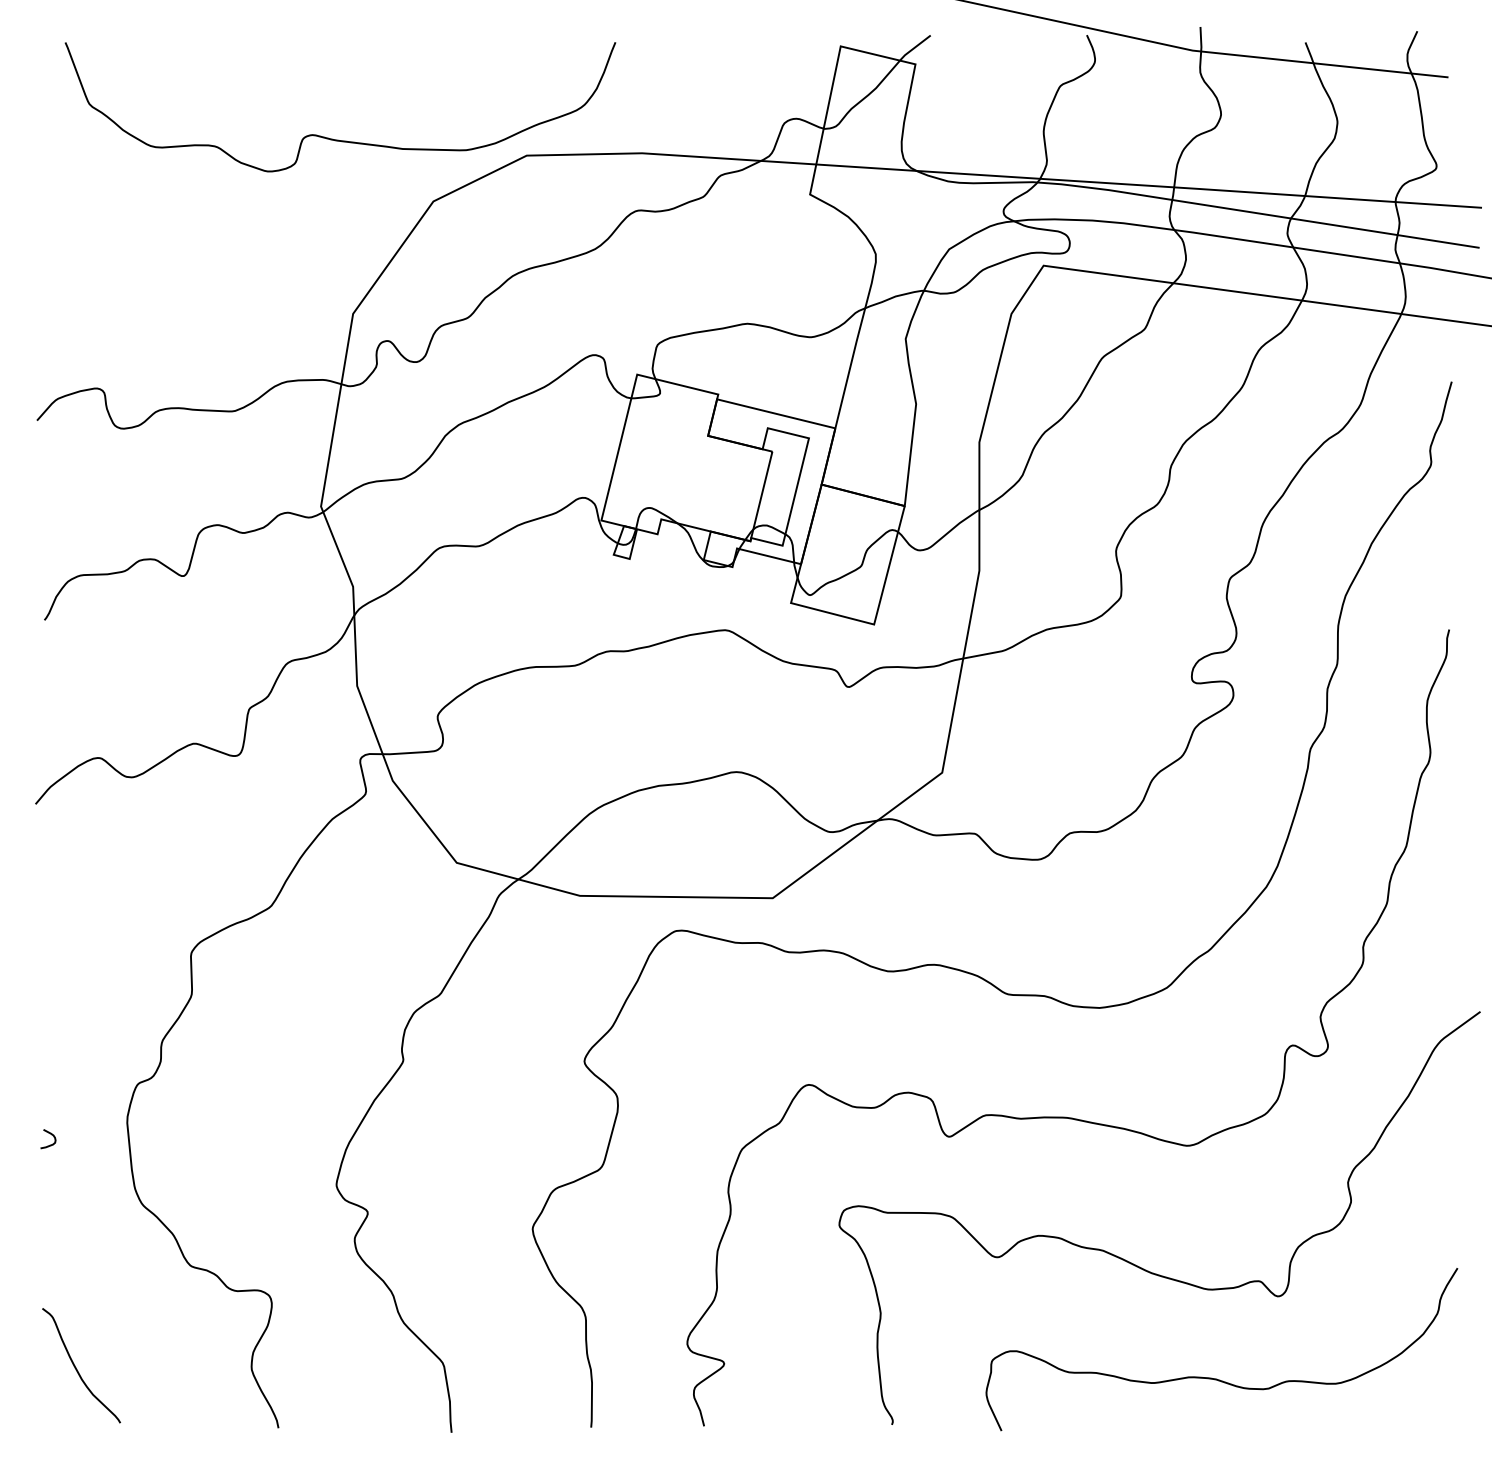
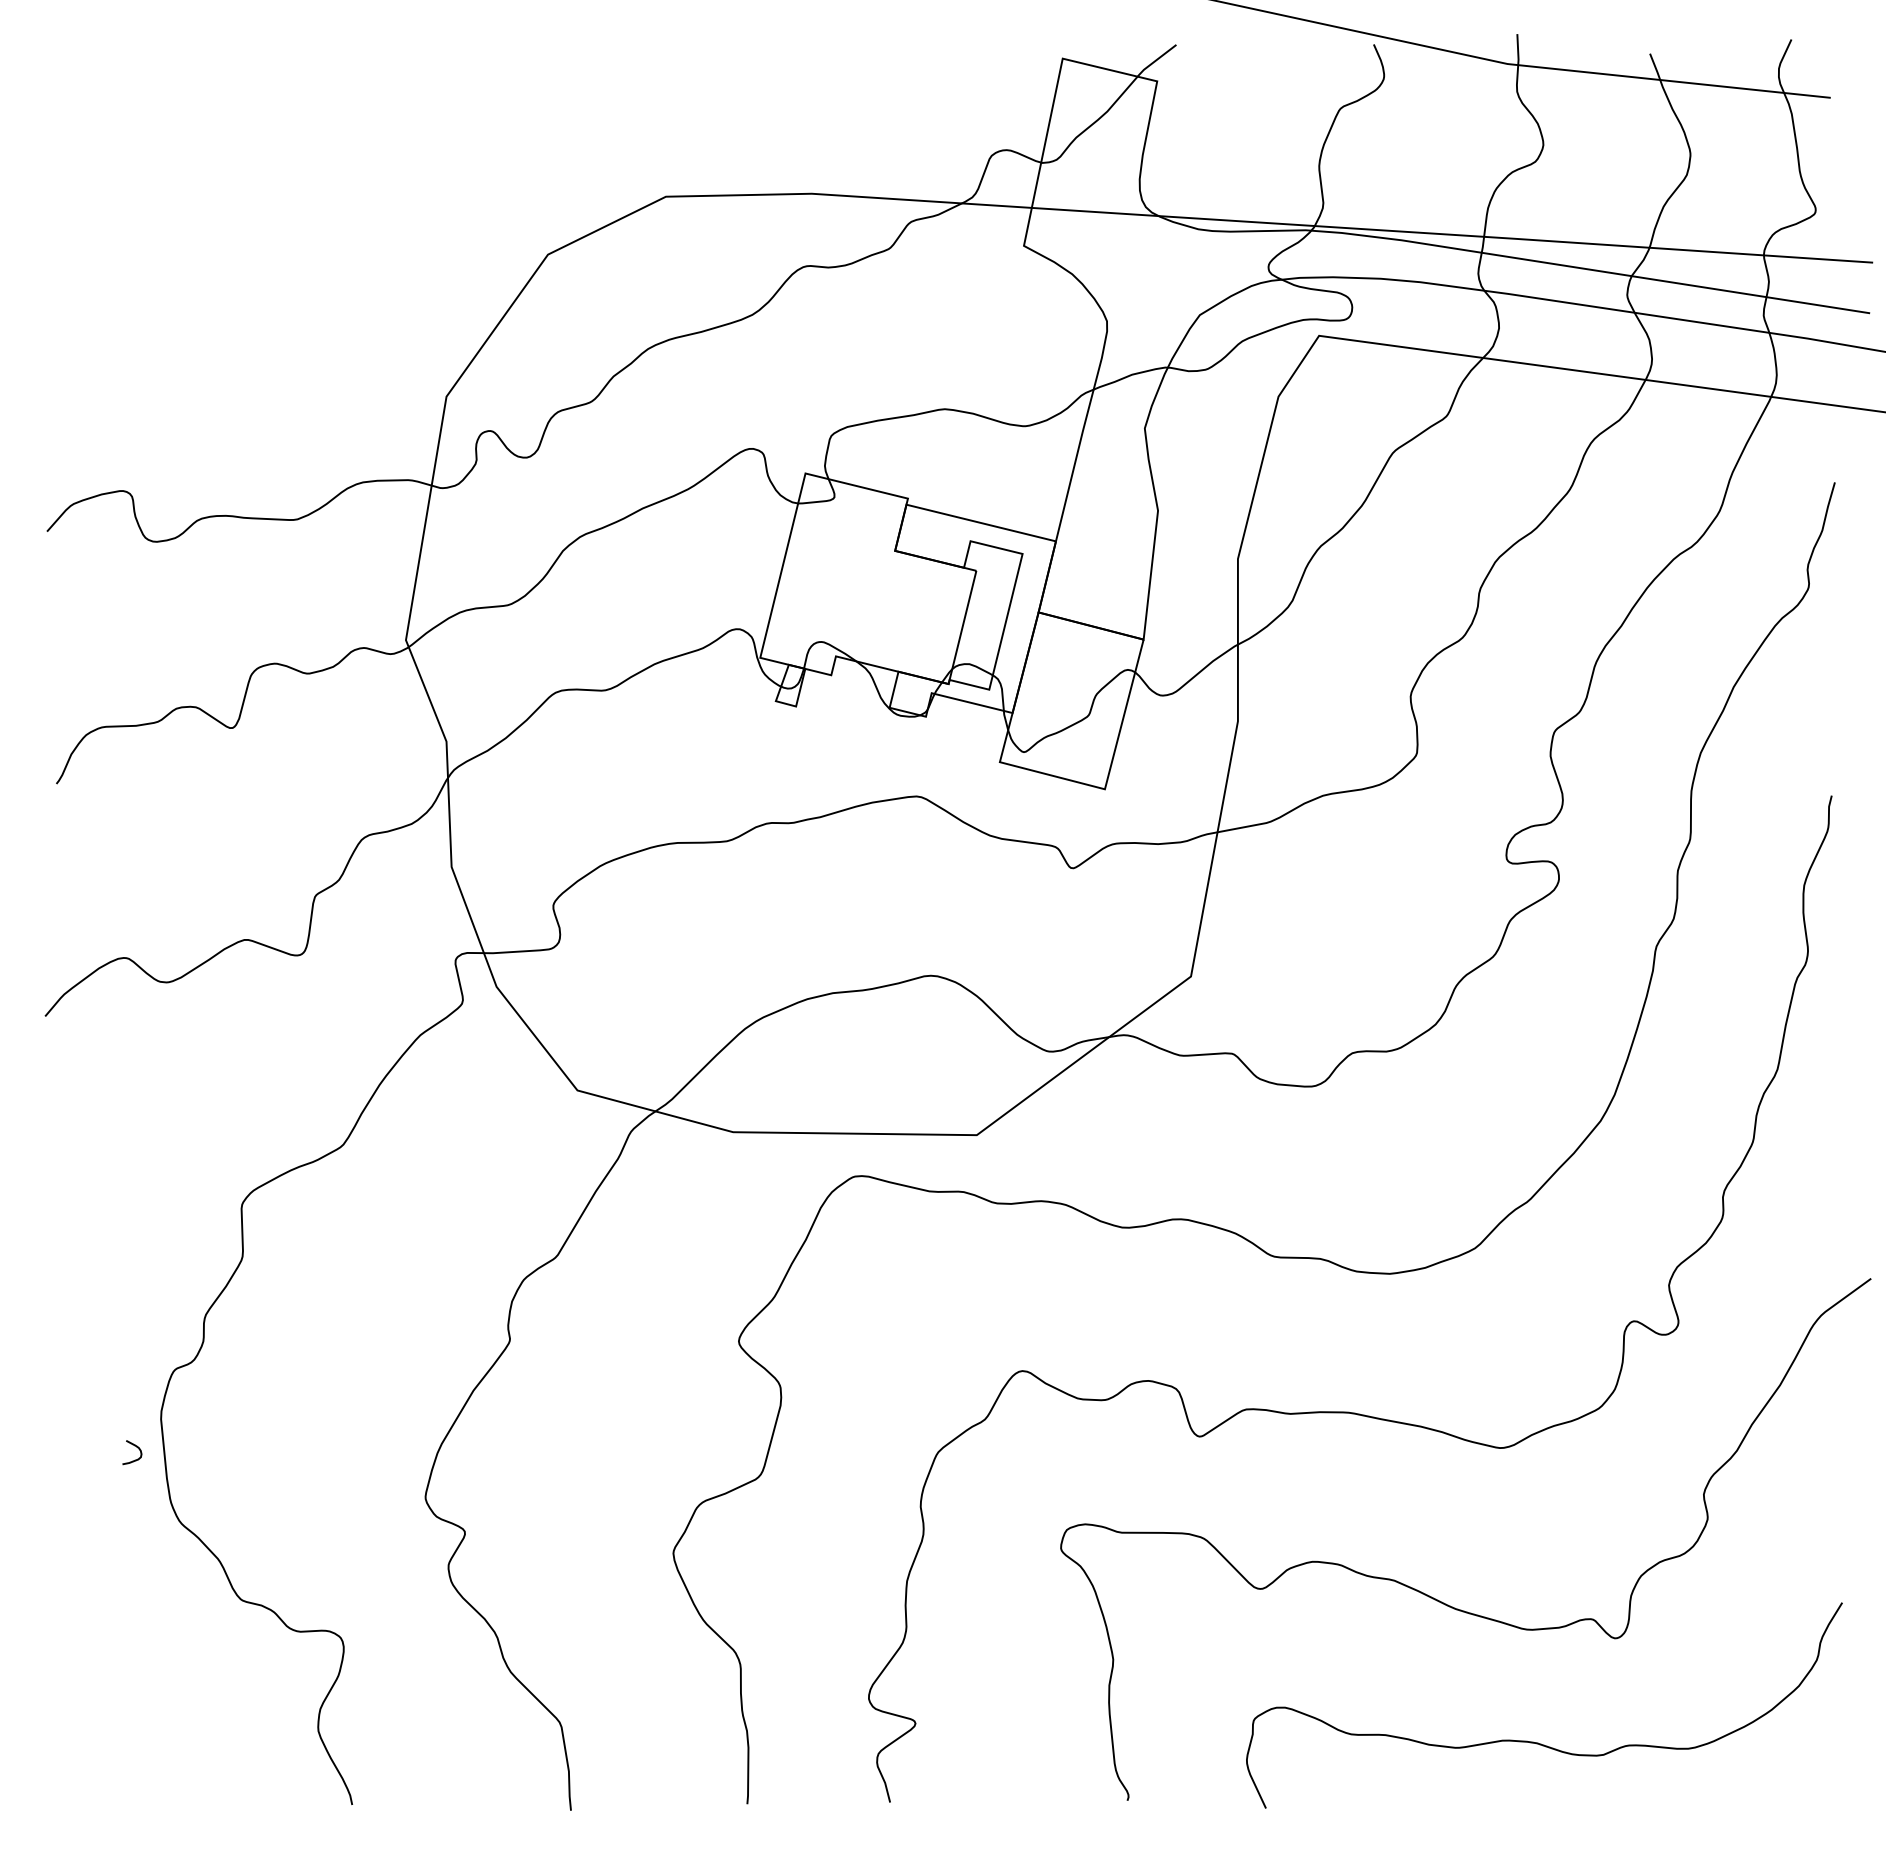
curve: (333, 138) -> (421, 175), removed
curve: (50, 1134) -> (134, 1446), moved
curve: (76, 1366) -> (96, 1727), removed

